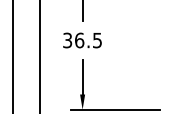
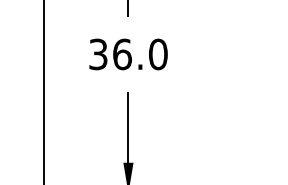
text: (97, 40) -> (158, 54), 36.5 -> 36.0

